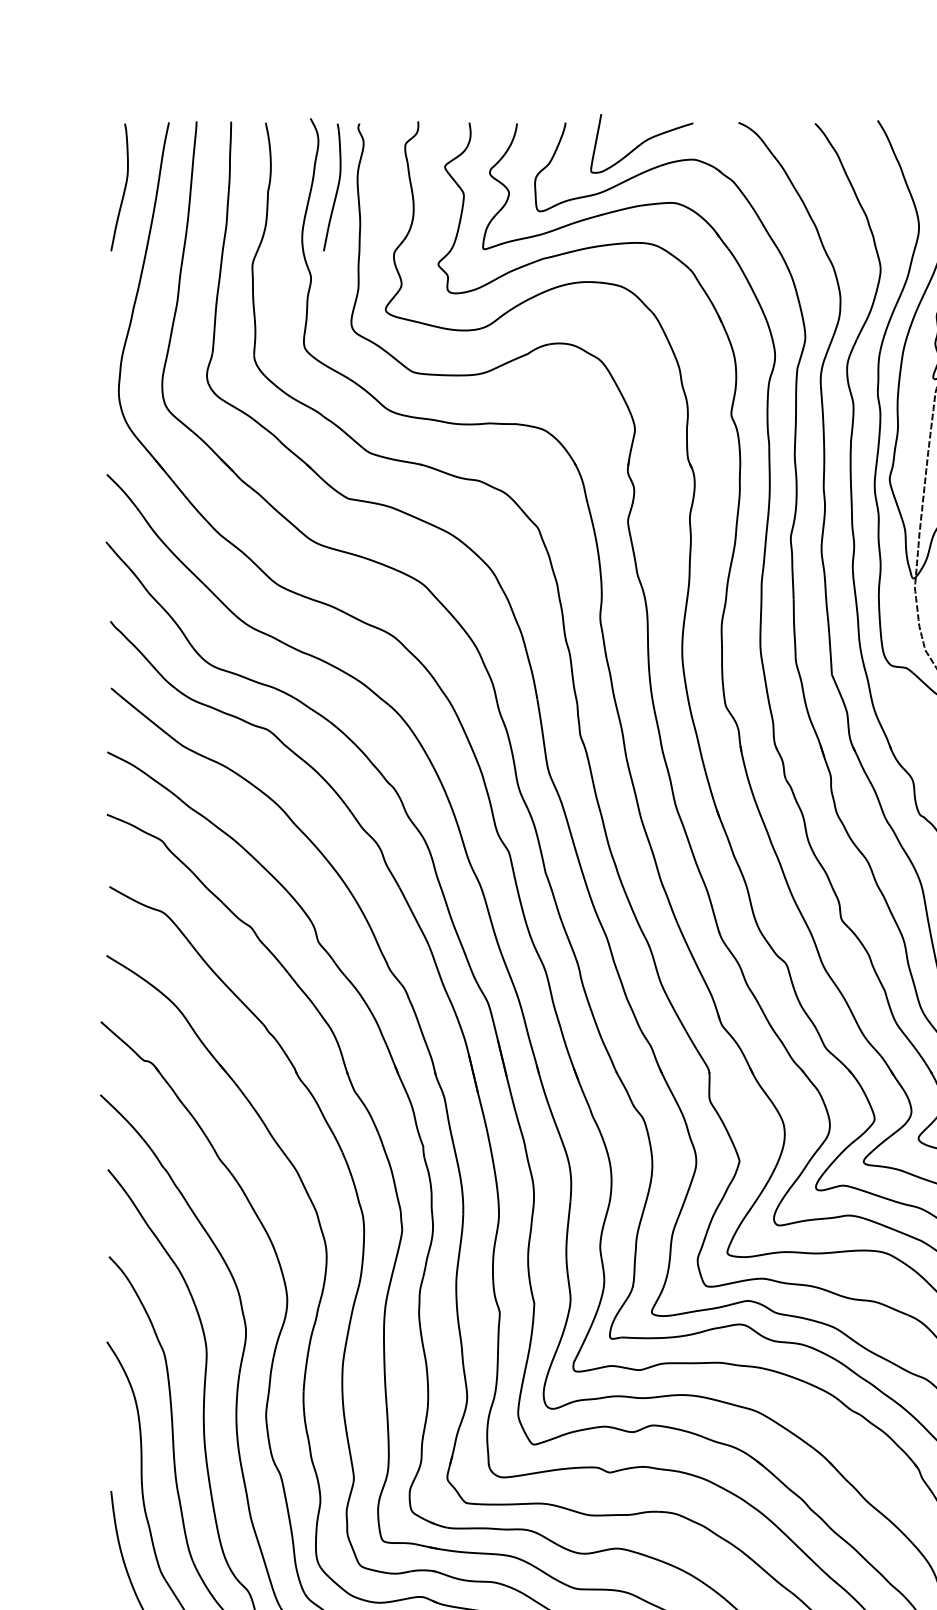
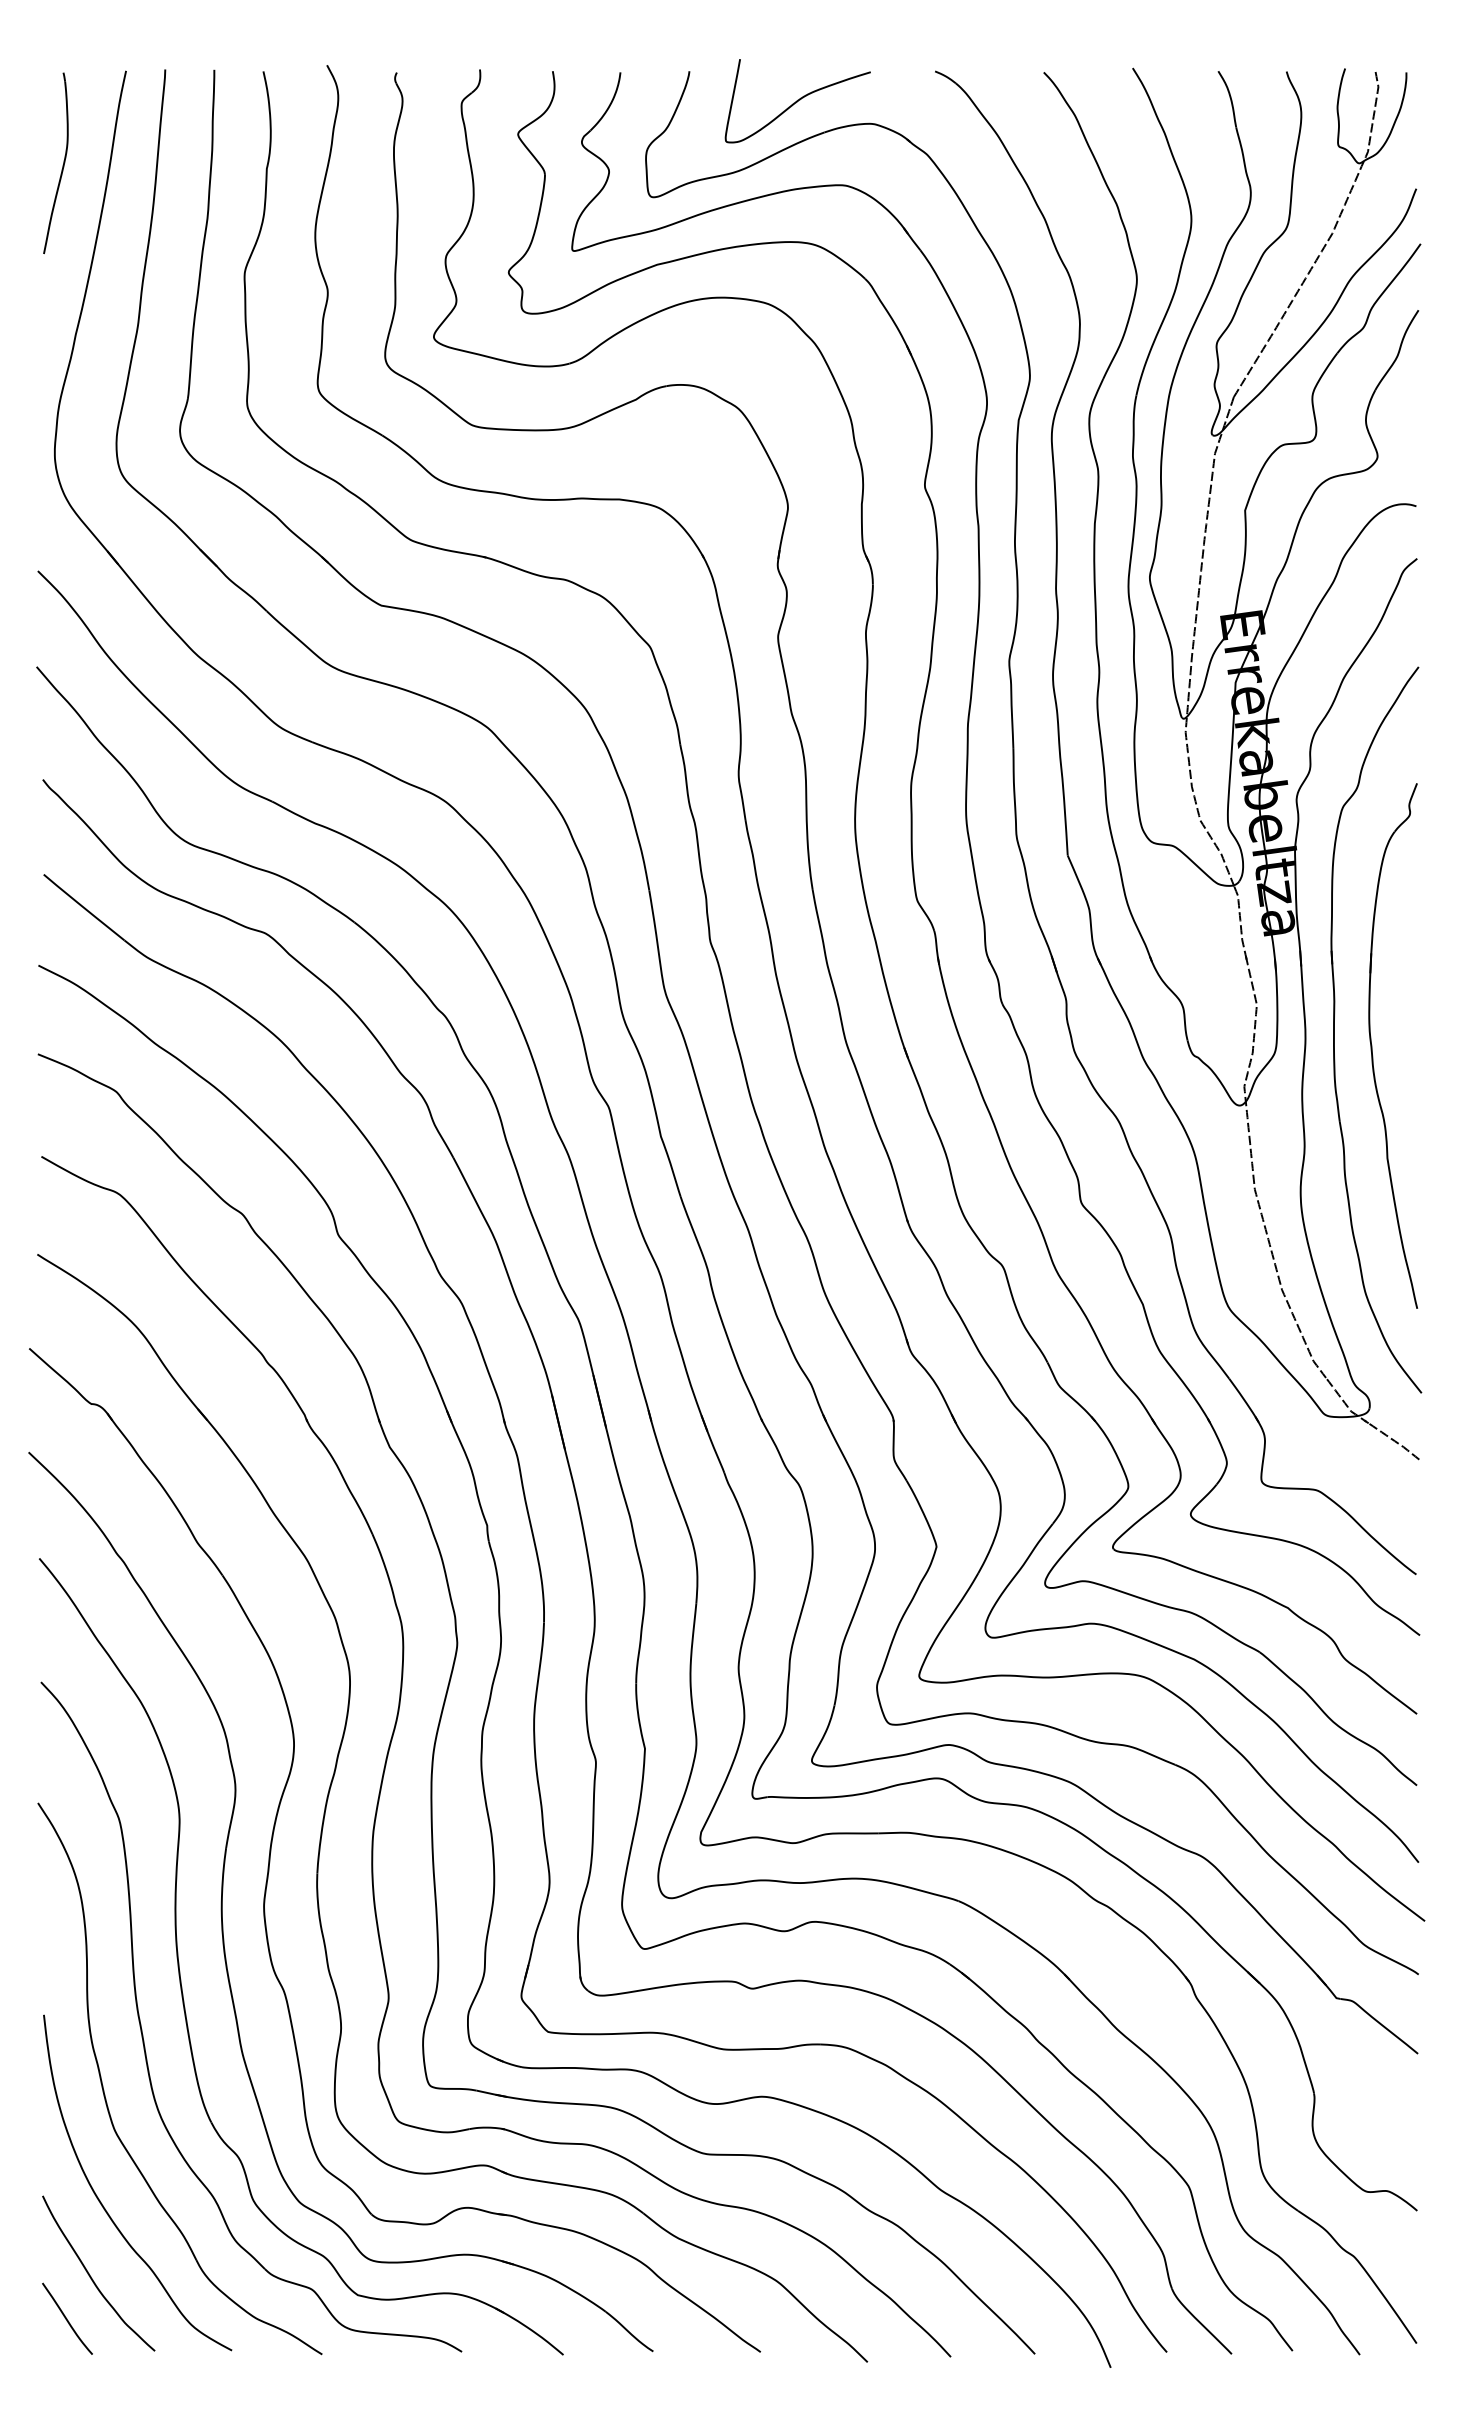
part: (336, 189) -> (364, 165), removed

